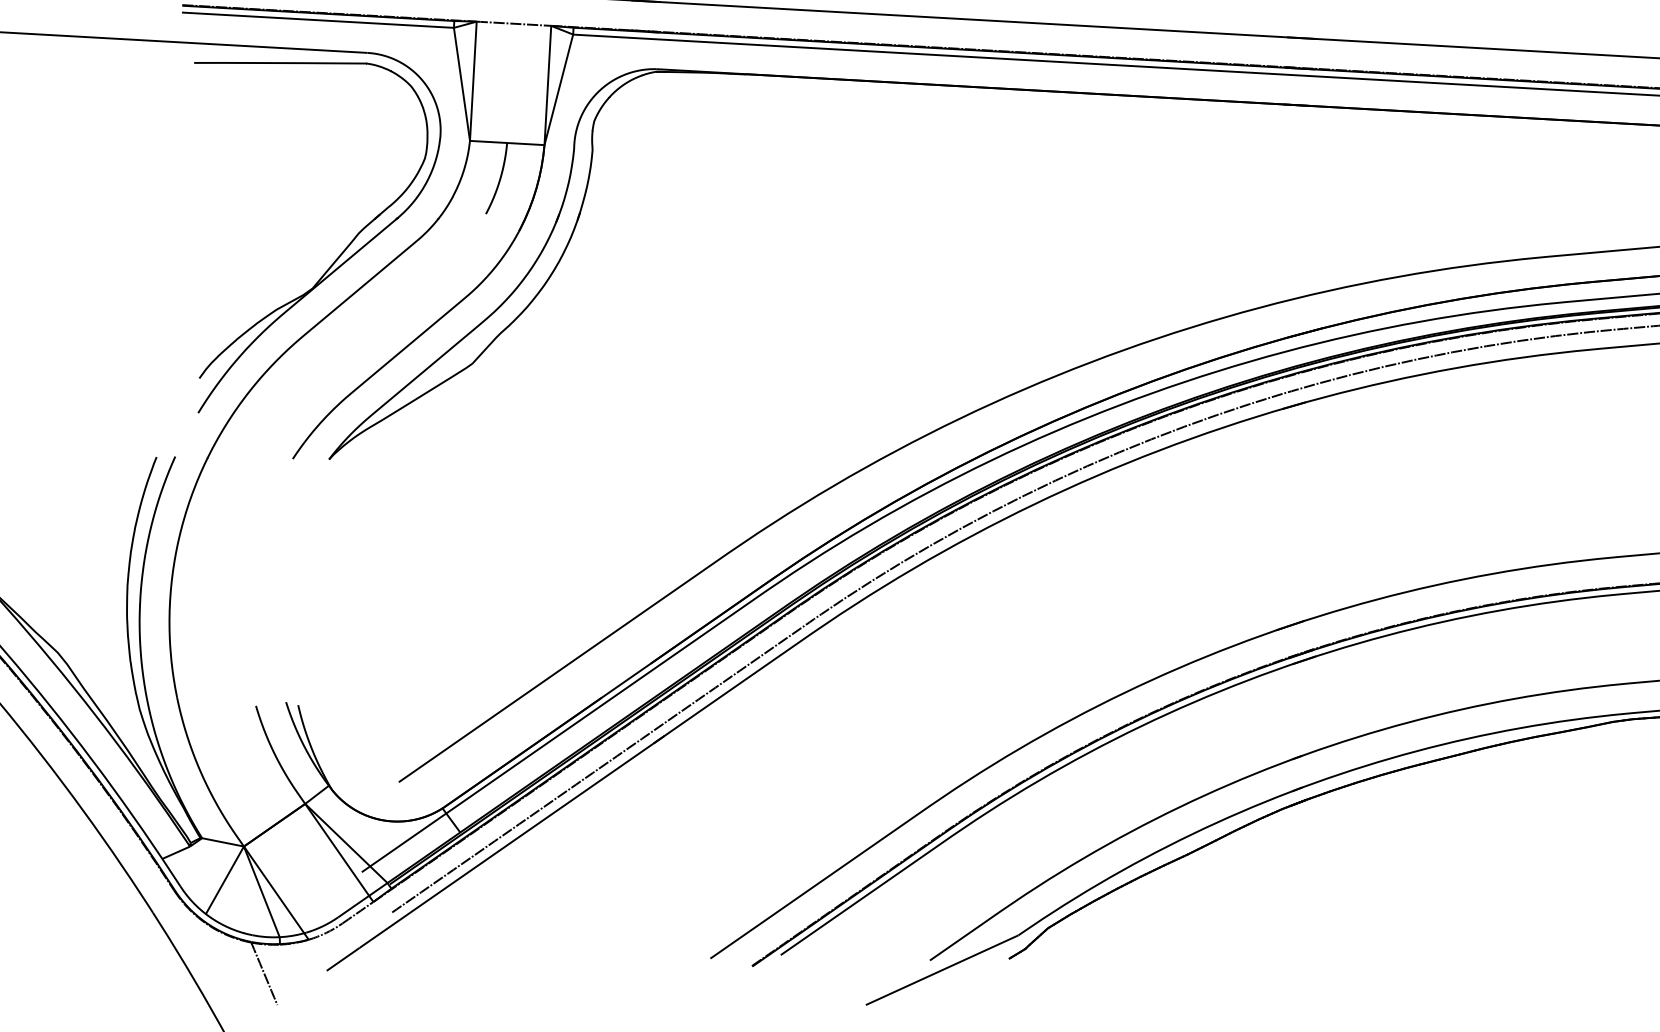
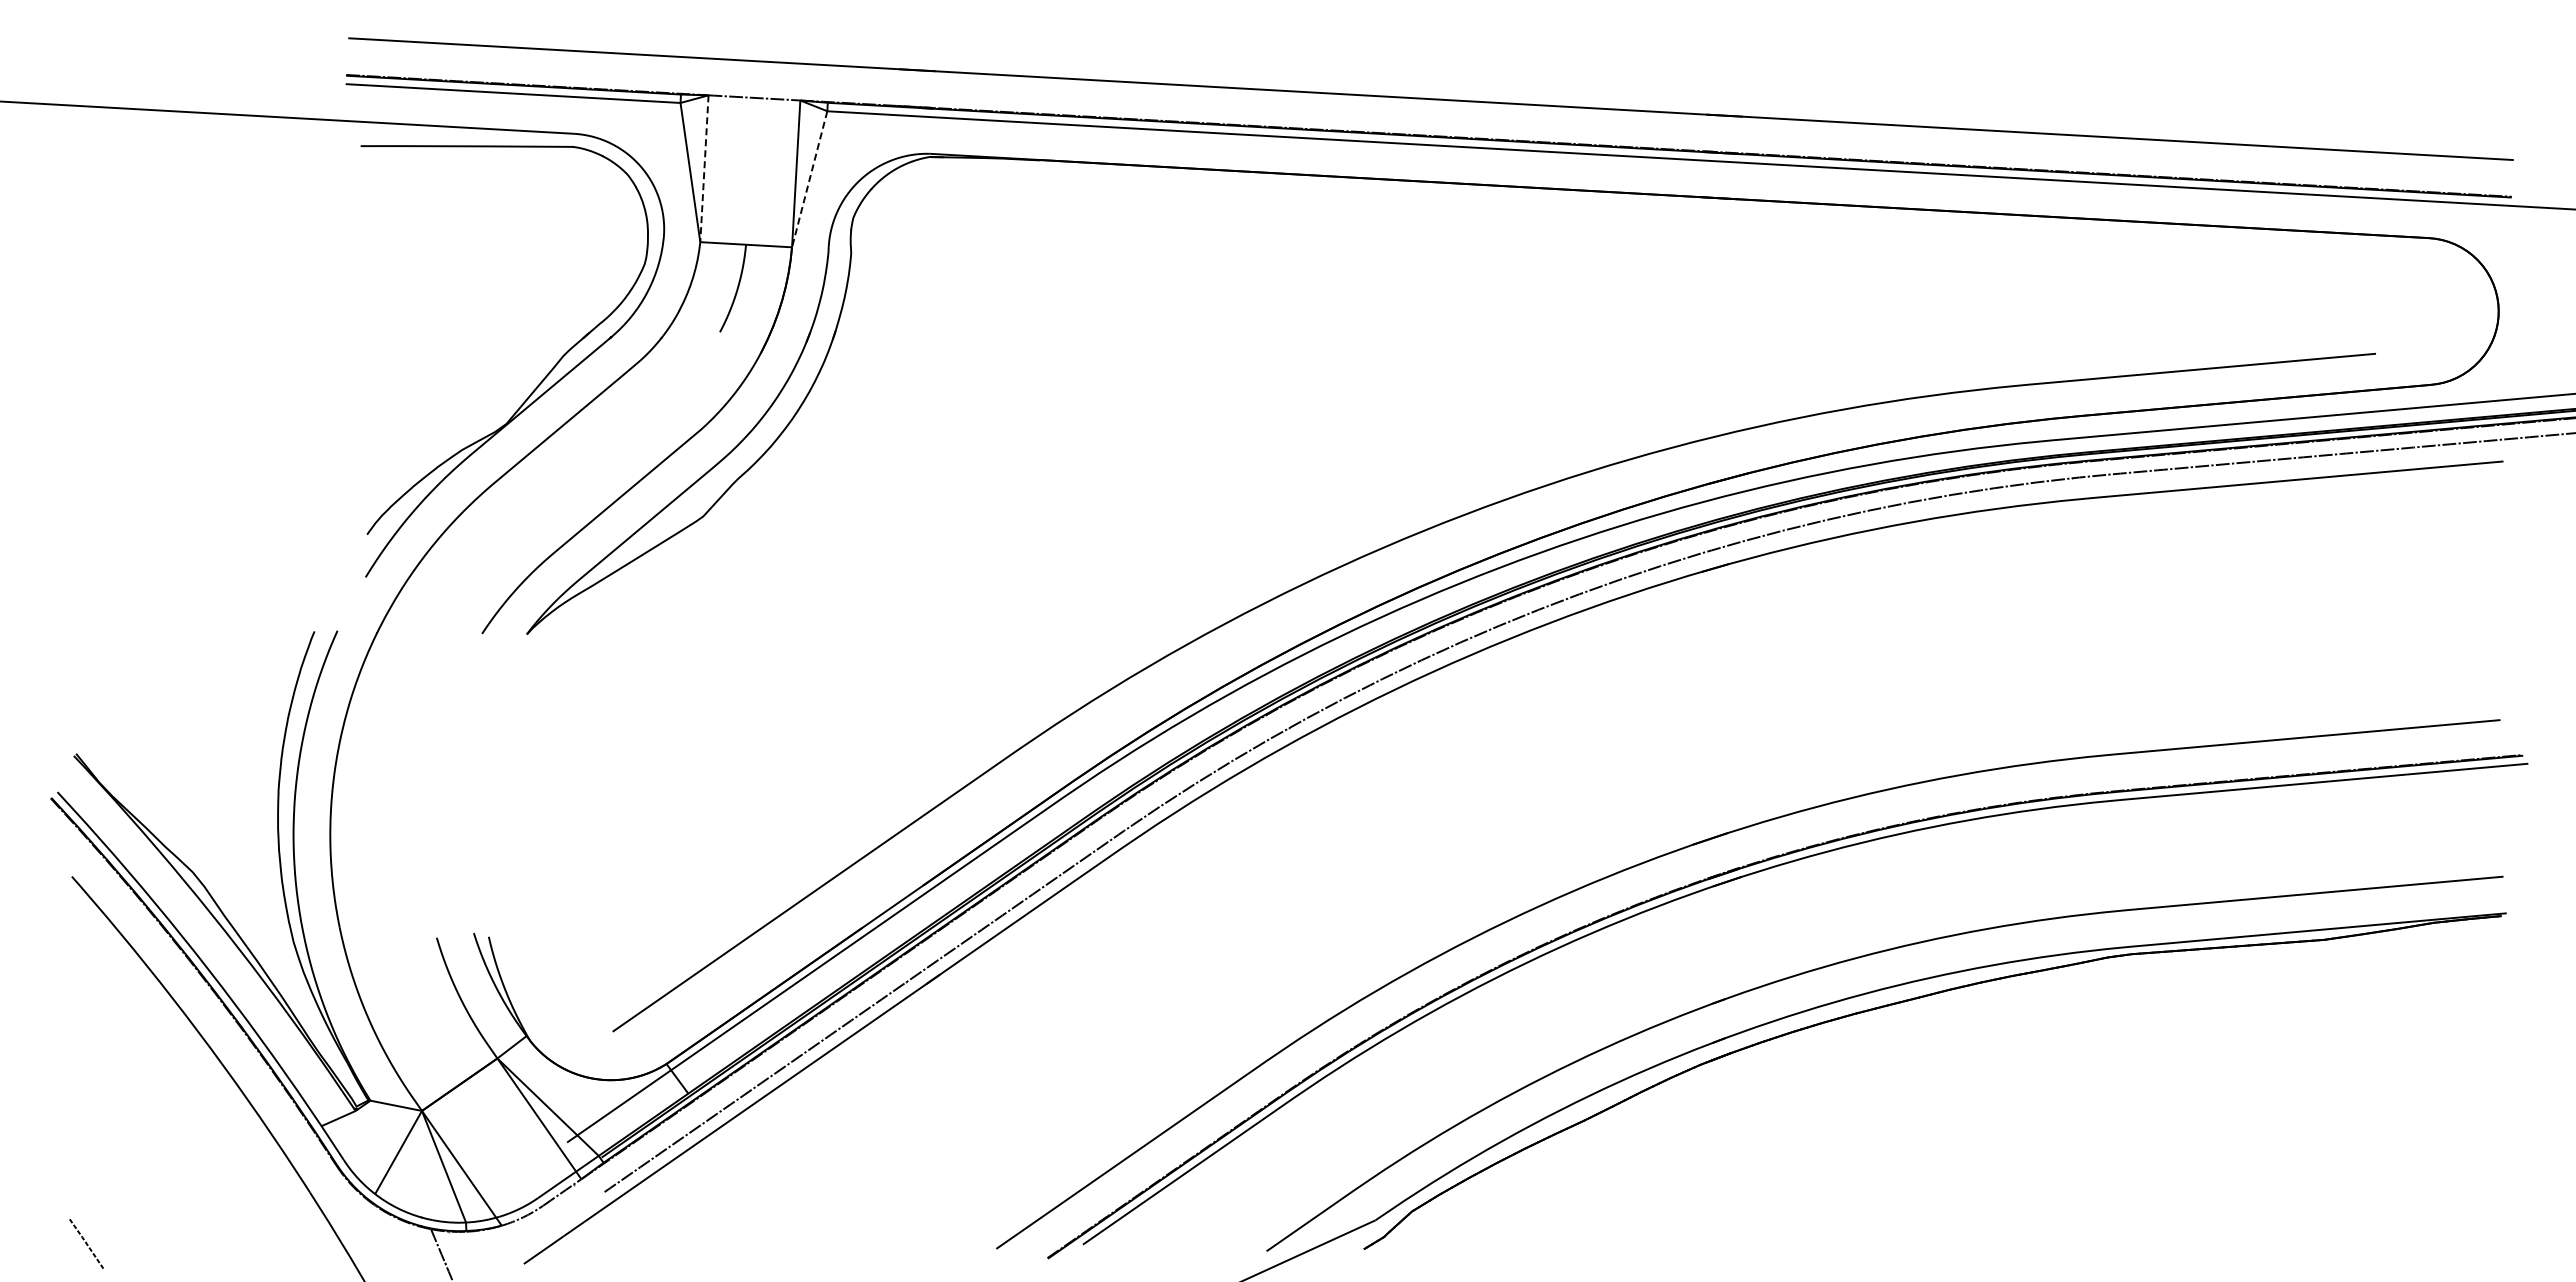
line: (473, 82) -> (704, 170), solid -> dashed
line: (558, 90) -> (809, 179), solid -> dashed

